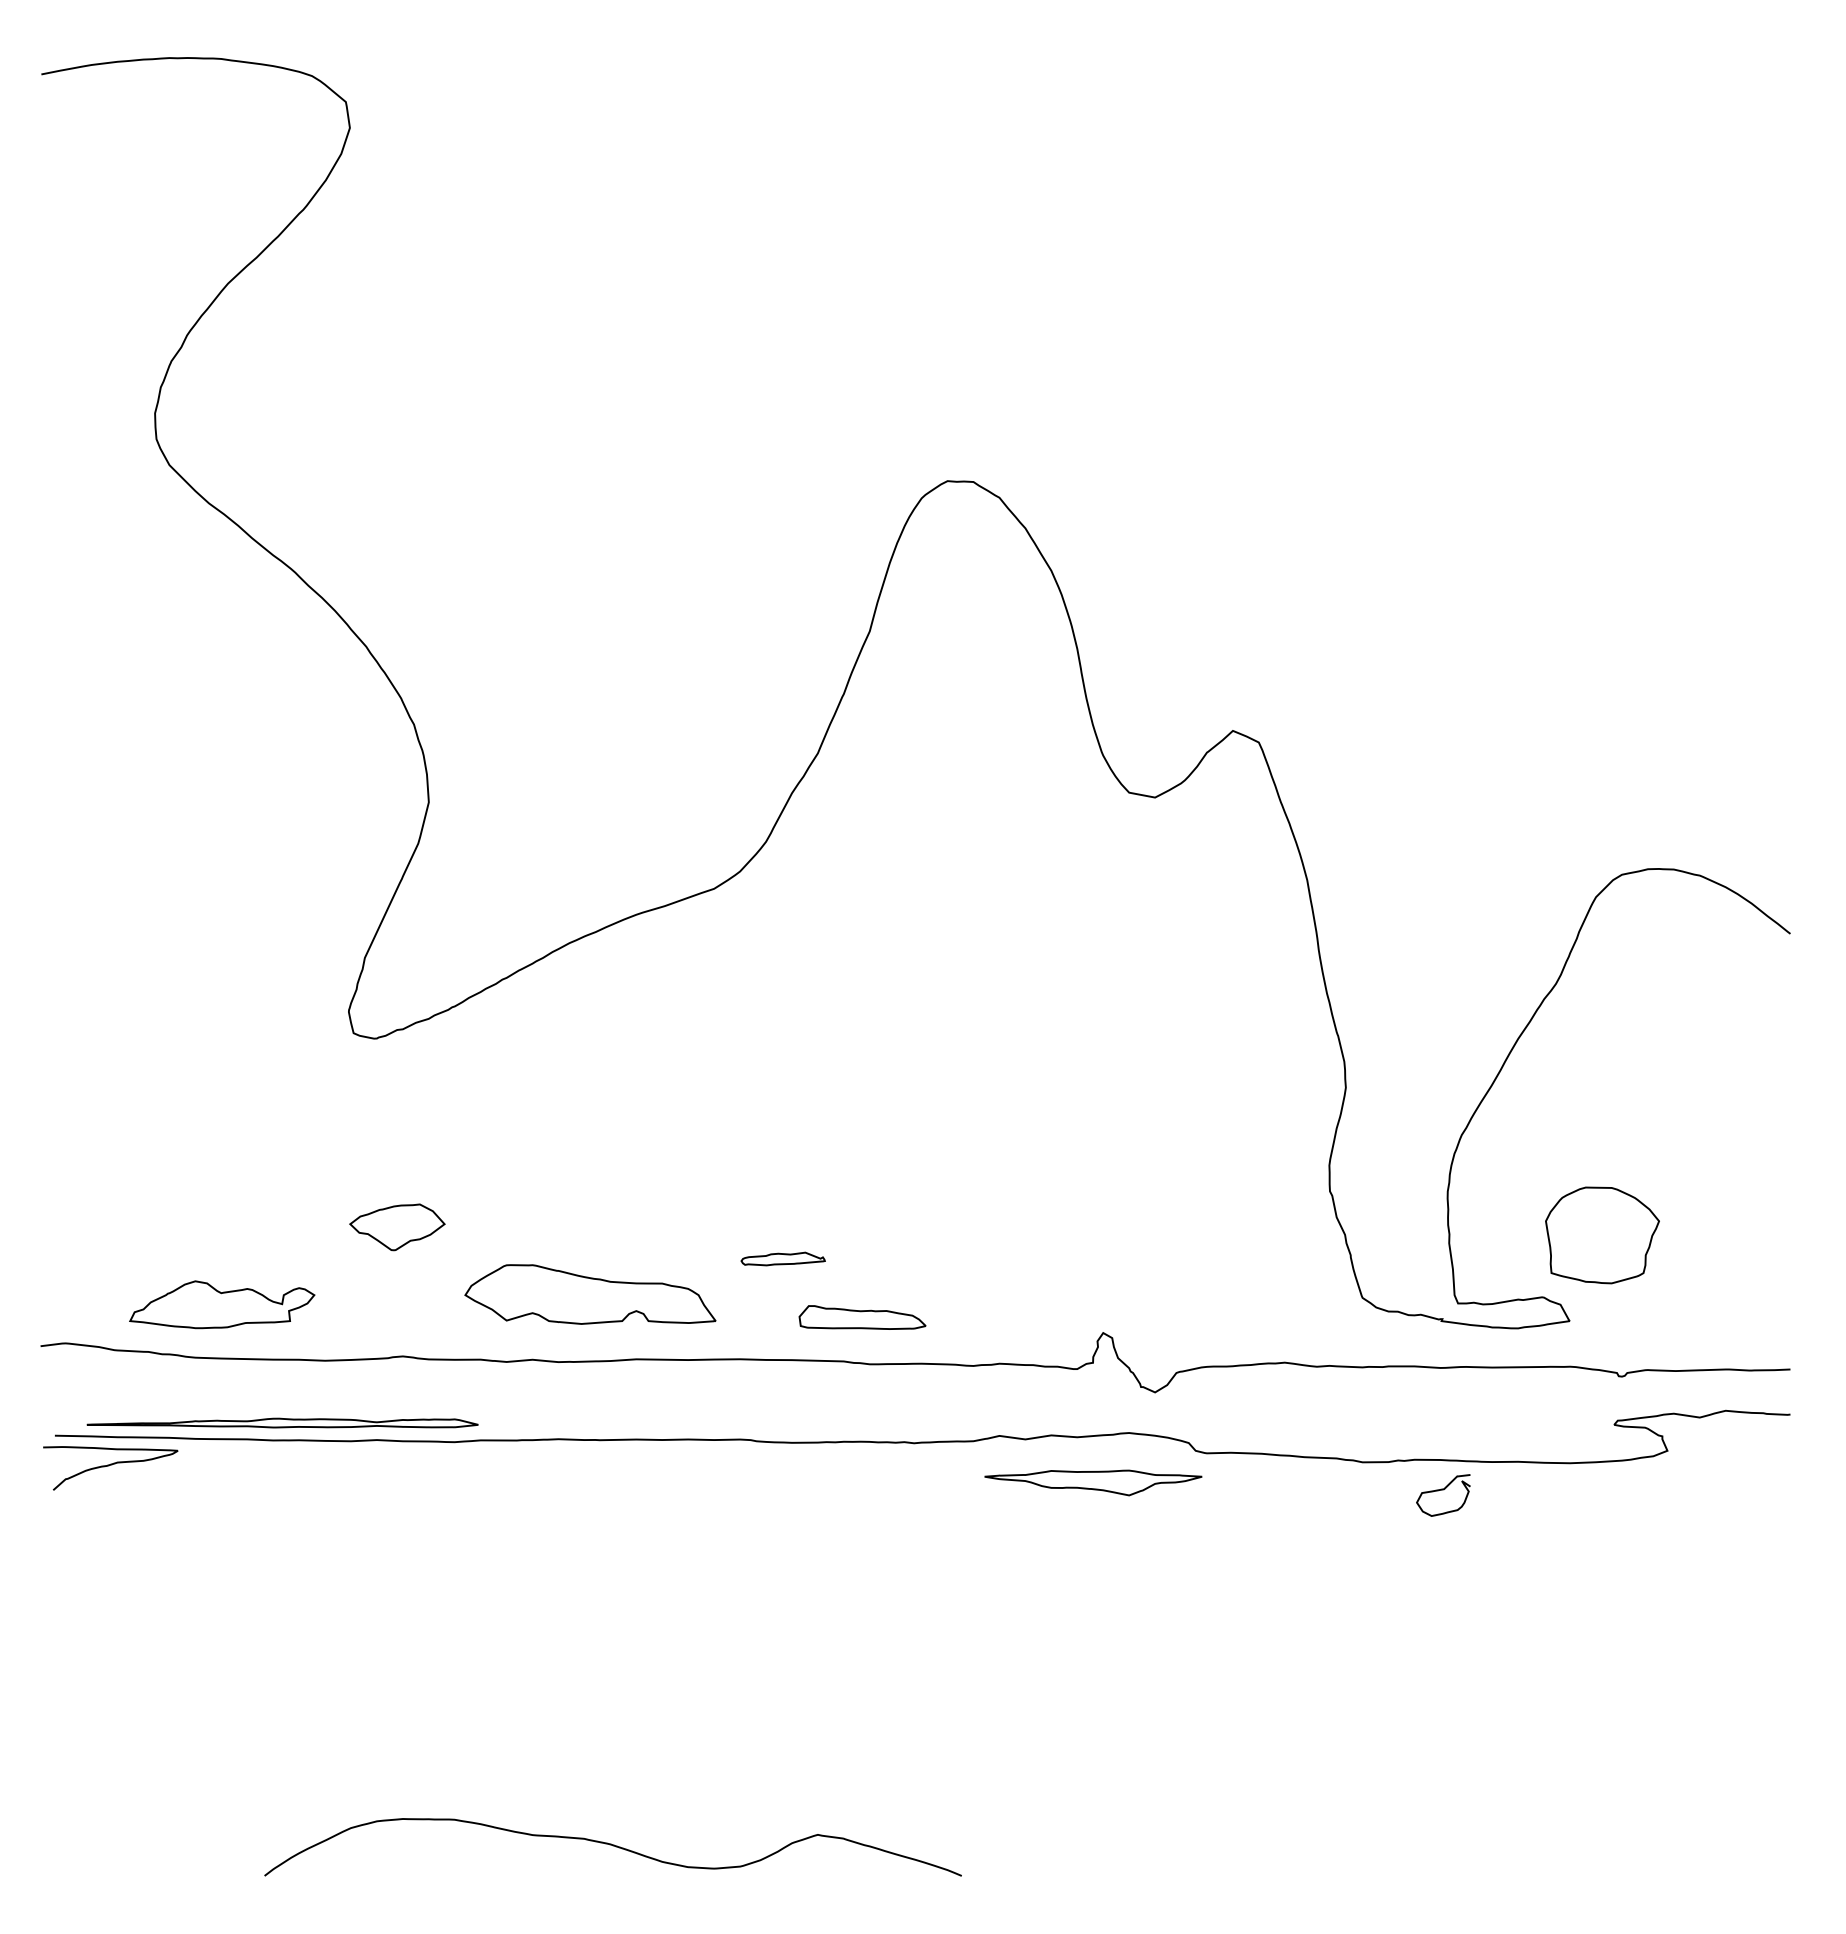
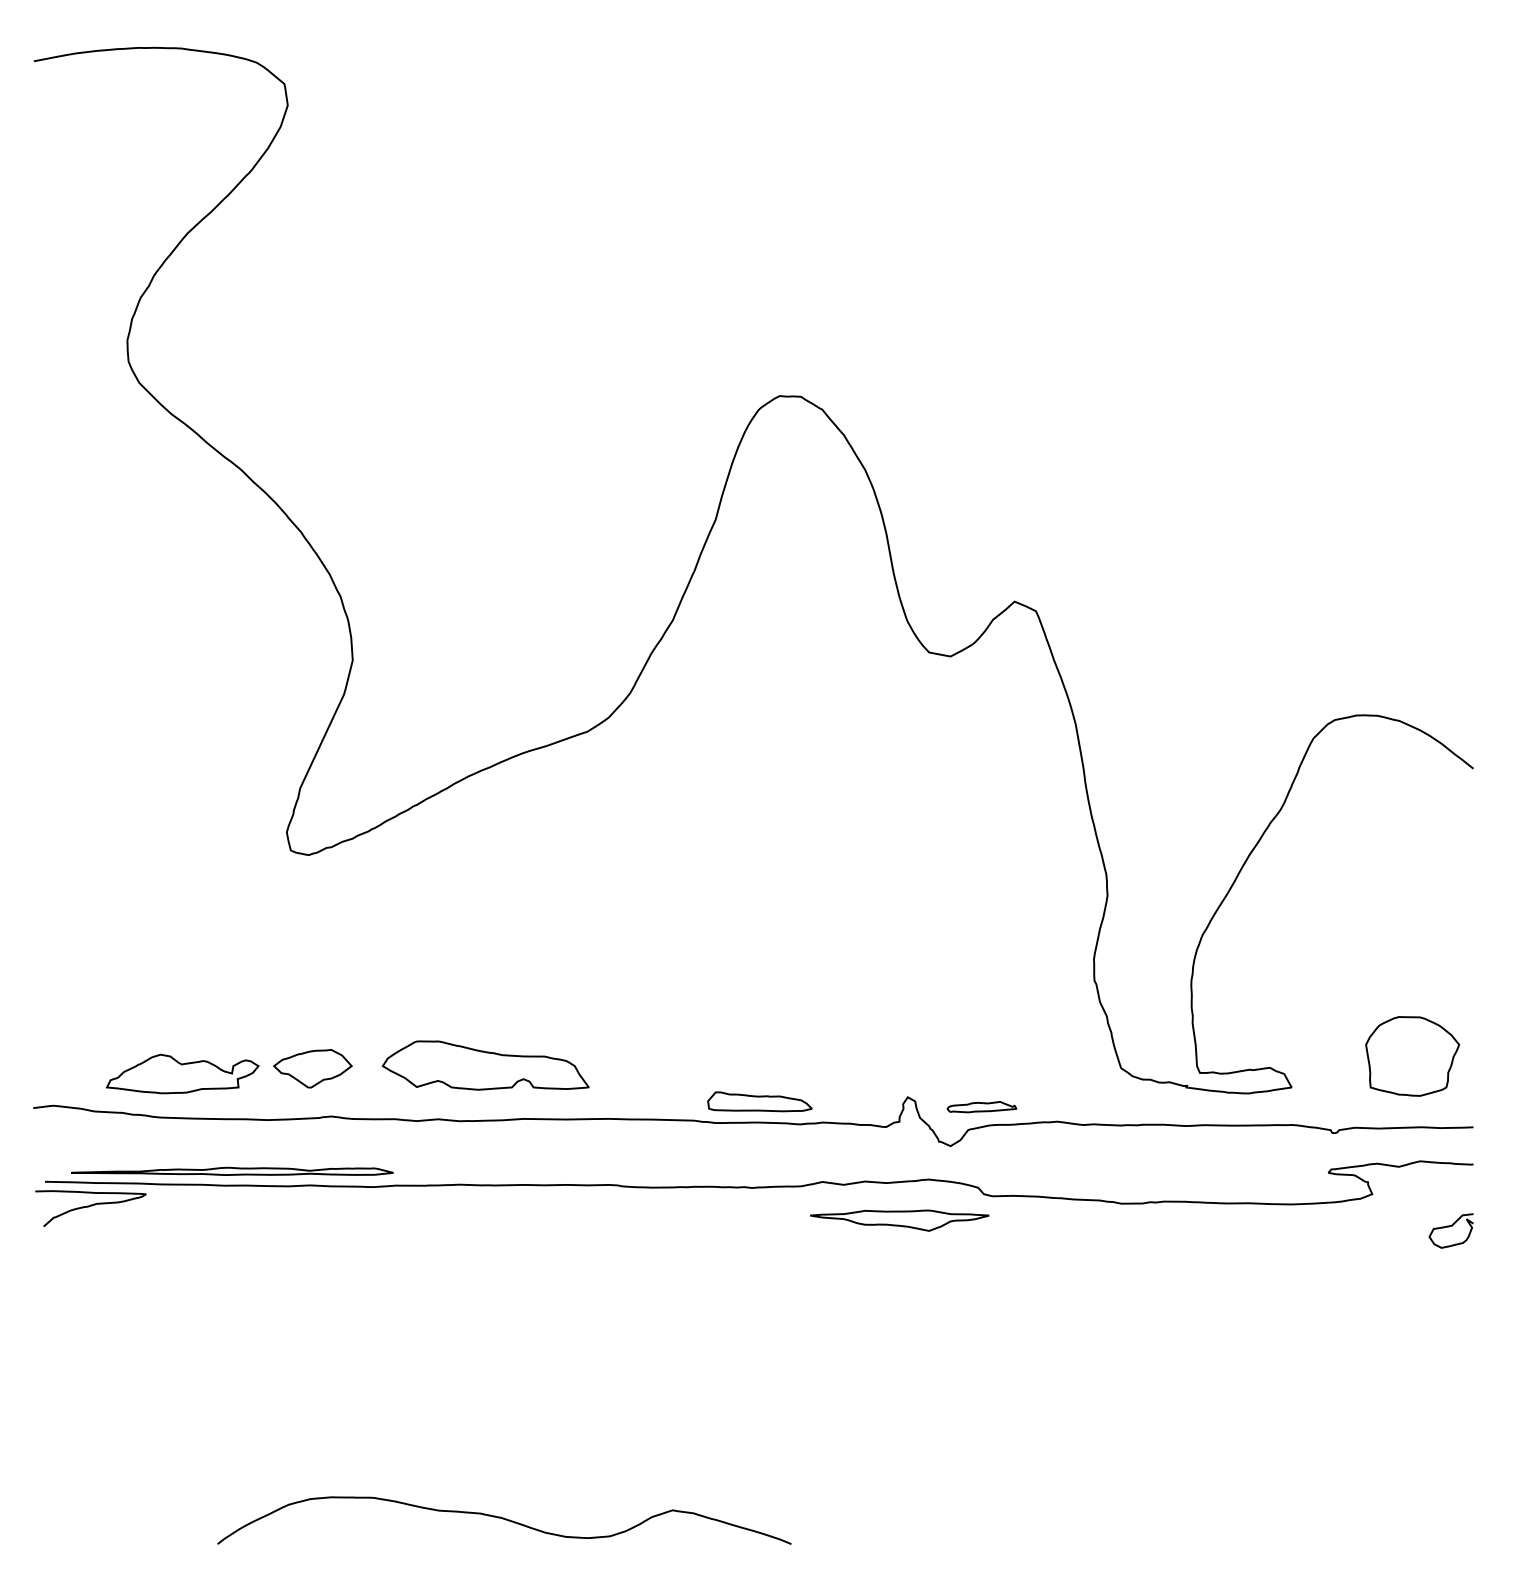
part: (397, 1227) -> (312, 1068), moved
part: (1602, 1235) -> (1412, 1056), moved
part: (782, 1258) -> (981, 1106), moved
part: (862, 1317) -> (759, 1101), moved
curve: (1443, 1490) -> (1451, 1226), moved

